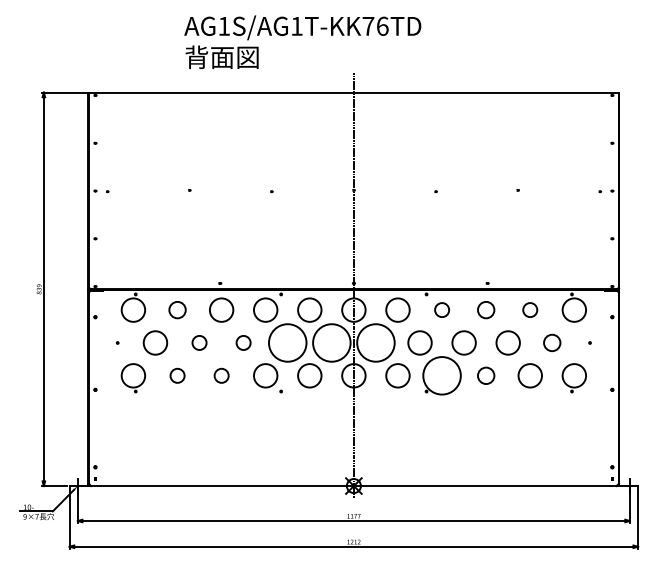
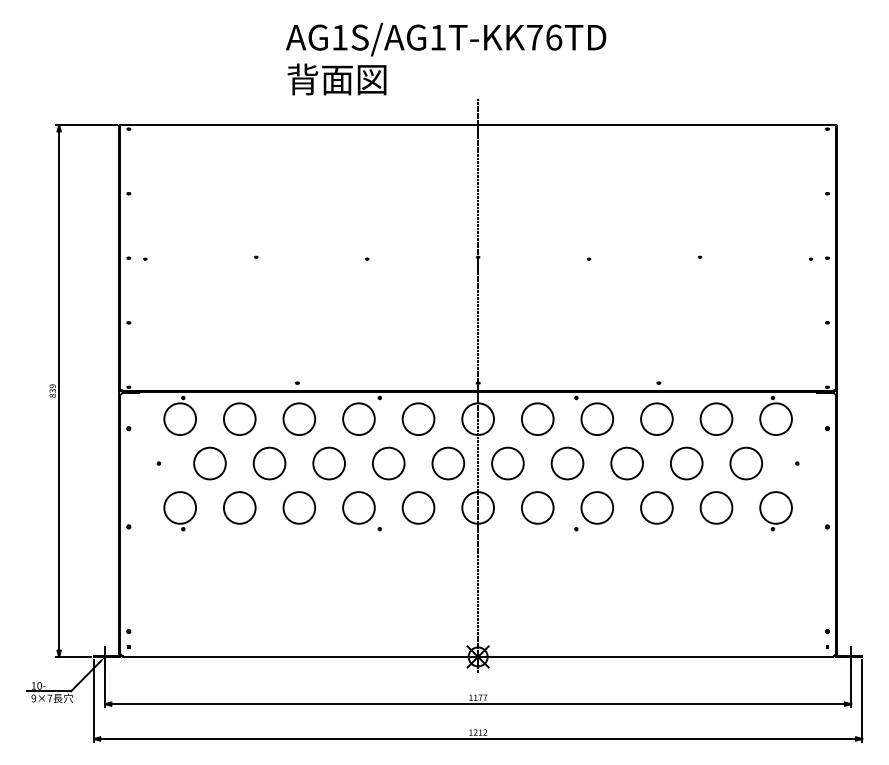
text: (303, 41) -> (446, 58), moved
circle: (177, 309) -> (239, 418), size x1.43
circle: (442, 309) -> (597, 418), size x1.67
circle: (485, 309) -> (656, 418), size x1.43
circle: (530, 309) -> (716, 418), size x1.67
circle: (199, 342) -> (269, 463), size x1.67
circle: (243, 342) -> (328, 463), size x1.67
circle: (287, 342) -> (388, 463), size x0.62
circle: (331, 342) -> (448, 463), size x0.62
circle: (375, 342) -> (507, 463), size x0.62
circle: (551, 342) -> (745, 463), size x1.43
circle: (177, 375) -> (239, 507), size x1.67
circle: (221, 375) -> (299, 507), size x1.67
circle: (442, 375) -> (597, 507), size x0.62
circle: (485, 375) -> (656, 507), size x1.43

